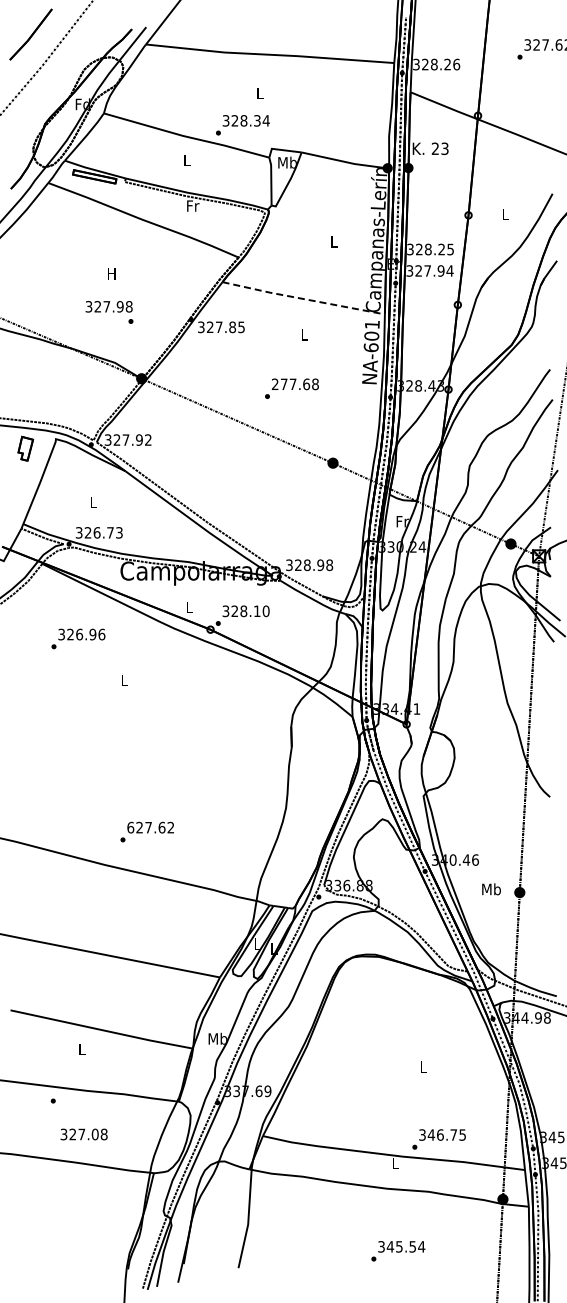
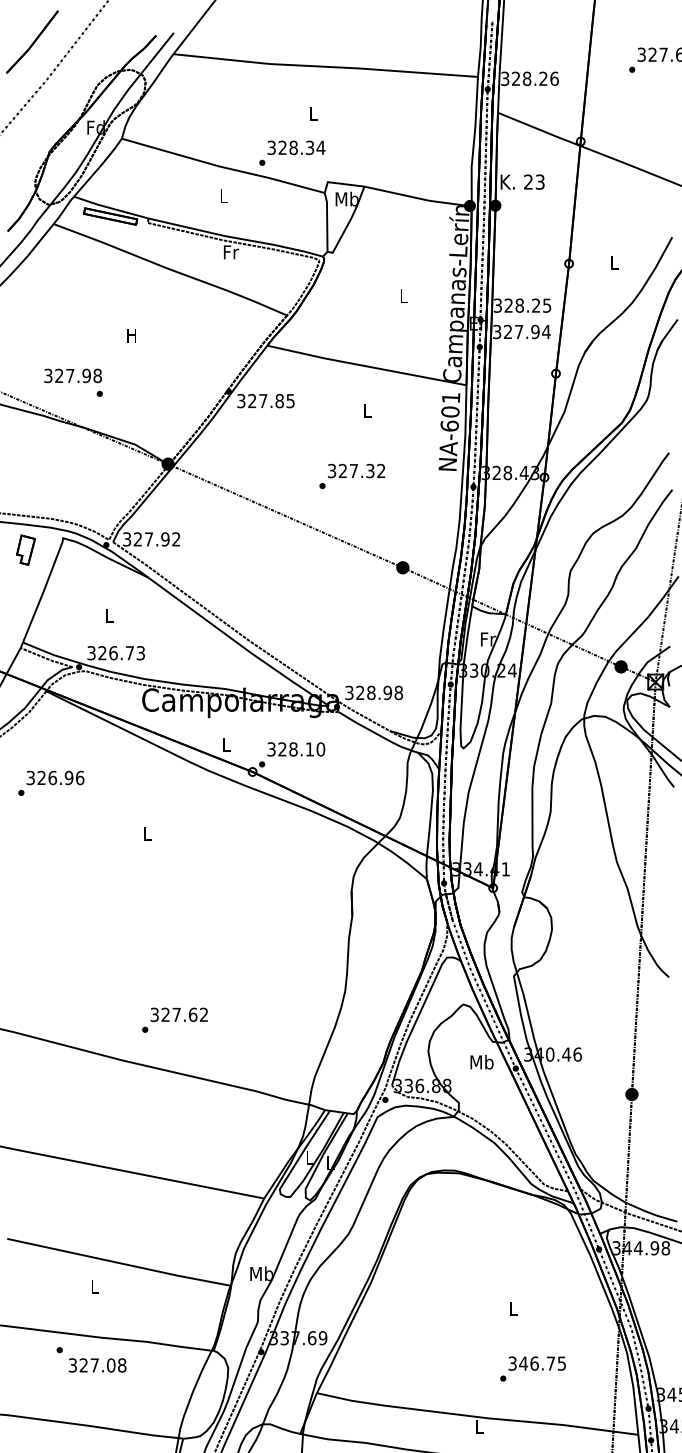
line: (303, 298) -> (366, 365), dashed -> solid
text: (109, 312) -> (73, 382), moved
text: (295, 384) -> (356, 471), 277.68 -> 327.32
text: (78, 638) -> (51, 782), moved
text: (130, 827) -> (154, 1014), 627.62 -> 327.62
text: (491, 889) -> (481, 1062), moved
text: (83, 1134) -> (96, 1365), moved
text: (438, 1139) -> (532, 1369), moved

